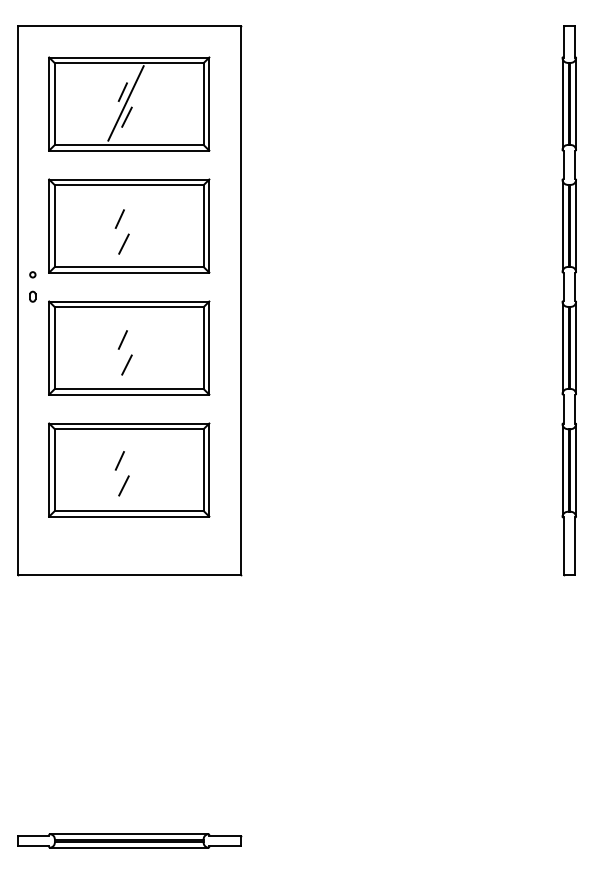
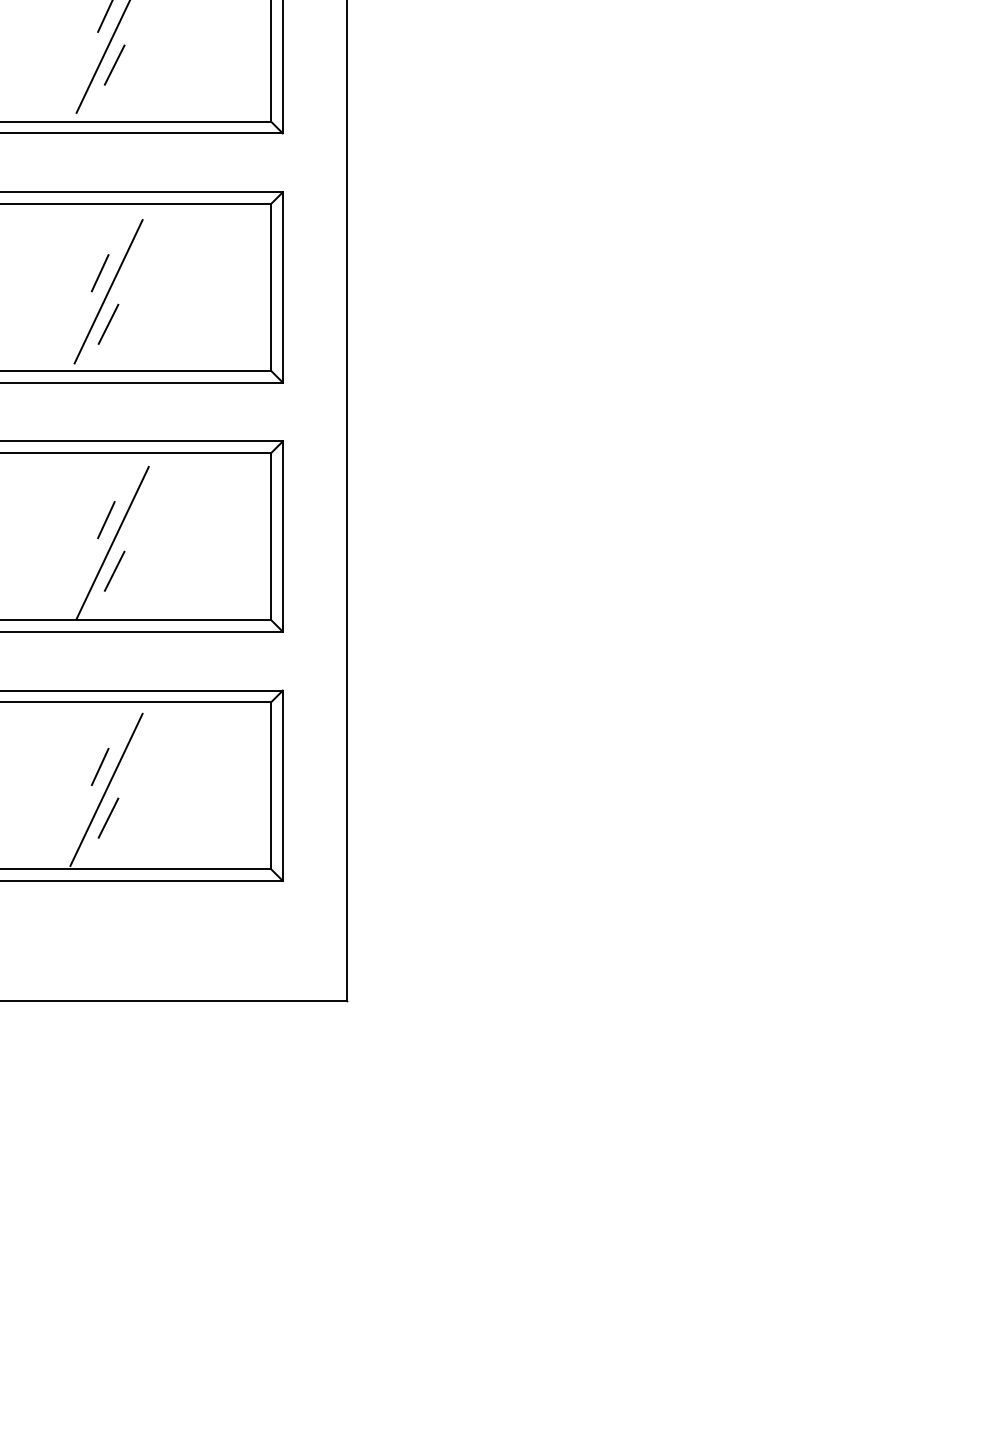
line: (123, 228) -> (107, 292), added
line: (125, 350) -> (111, 541), added
line: (122, 471) -> (105, 788), added

